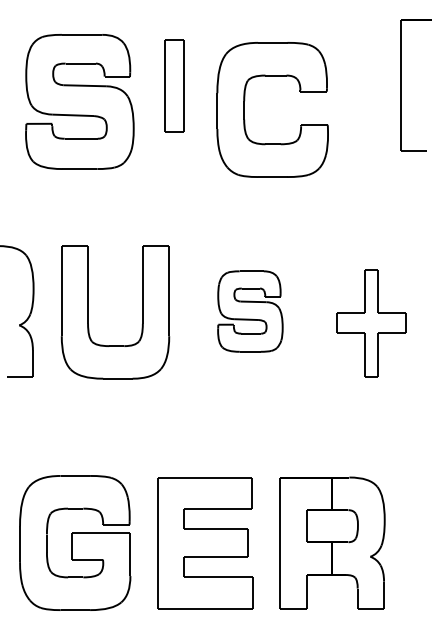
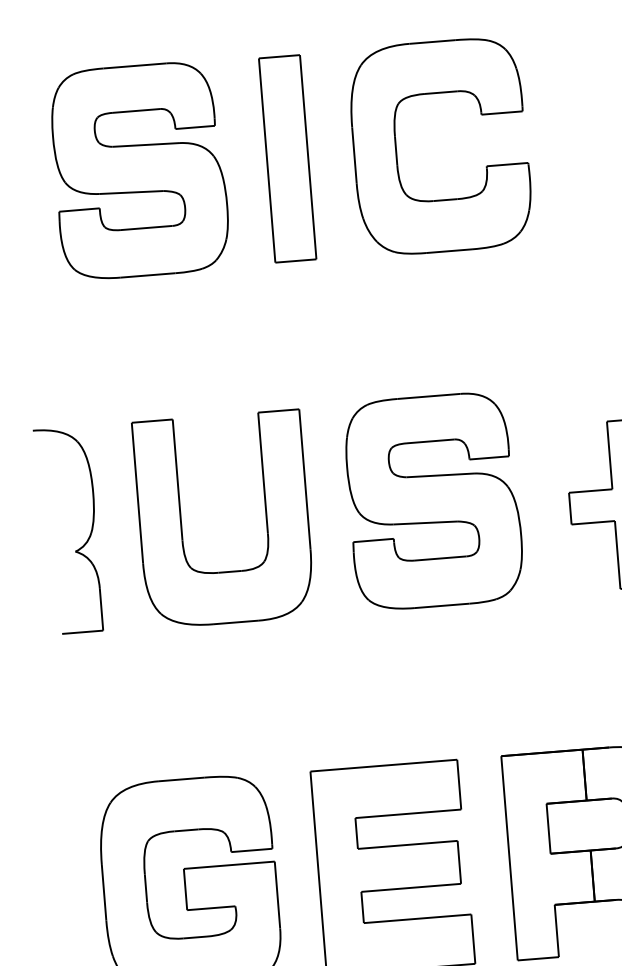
part: (174, 85) -> (287, 158), size x1.43
part: (79, 101) -> (139, 170), moved
part: (244, 109) -> (396, 149), moved
part: (250, 311) -> (434, 501), size x1.67

